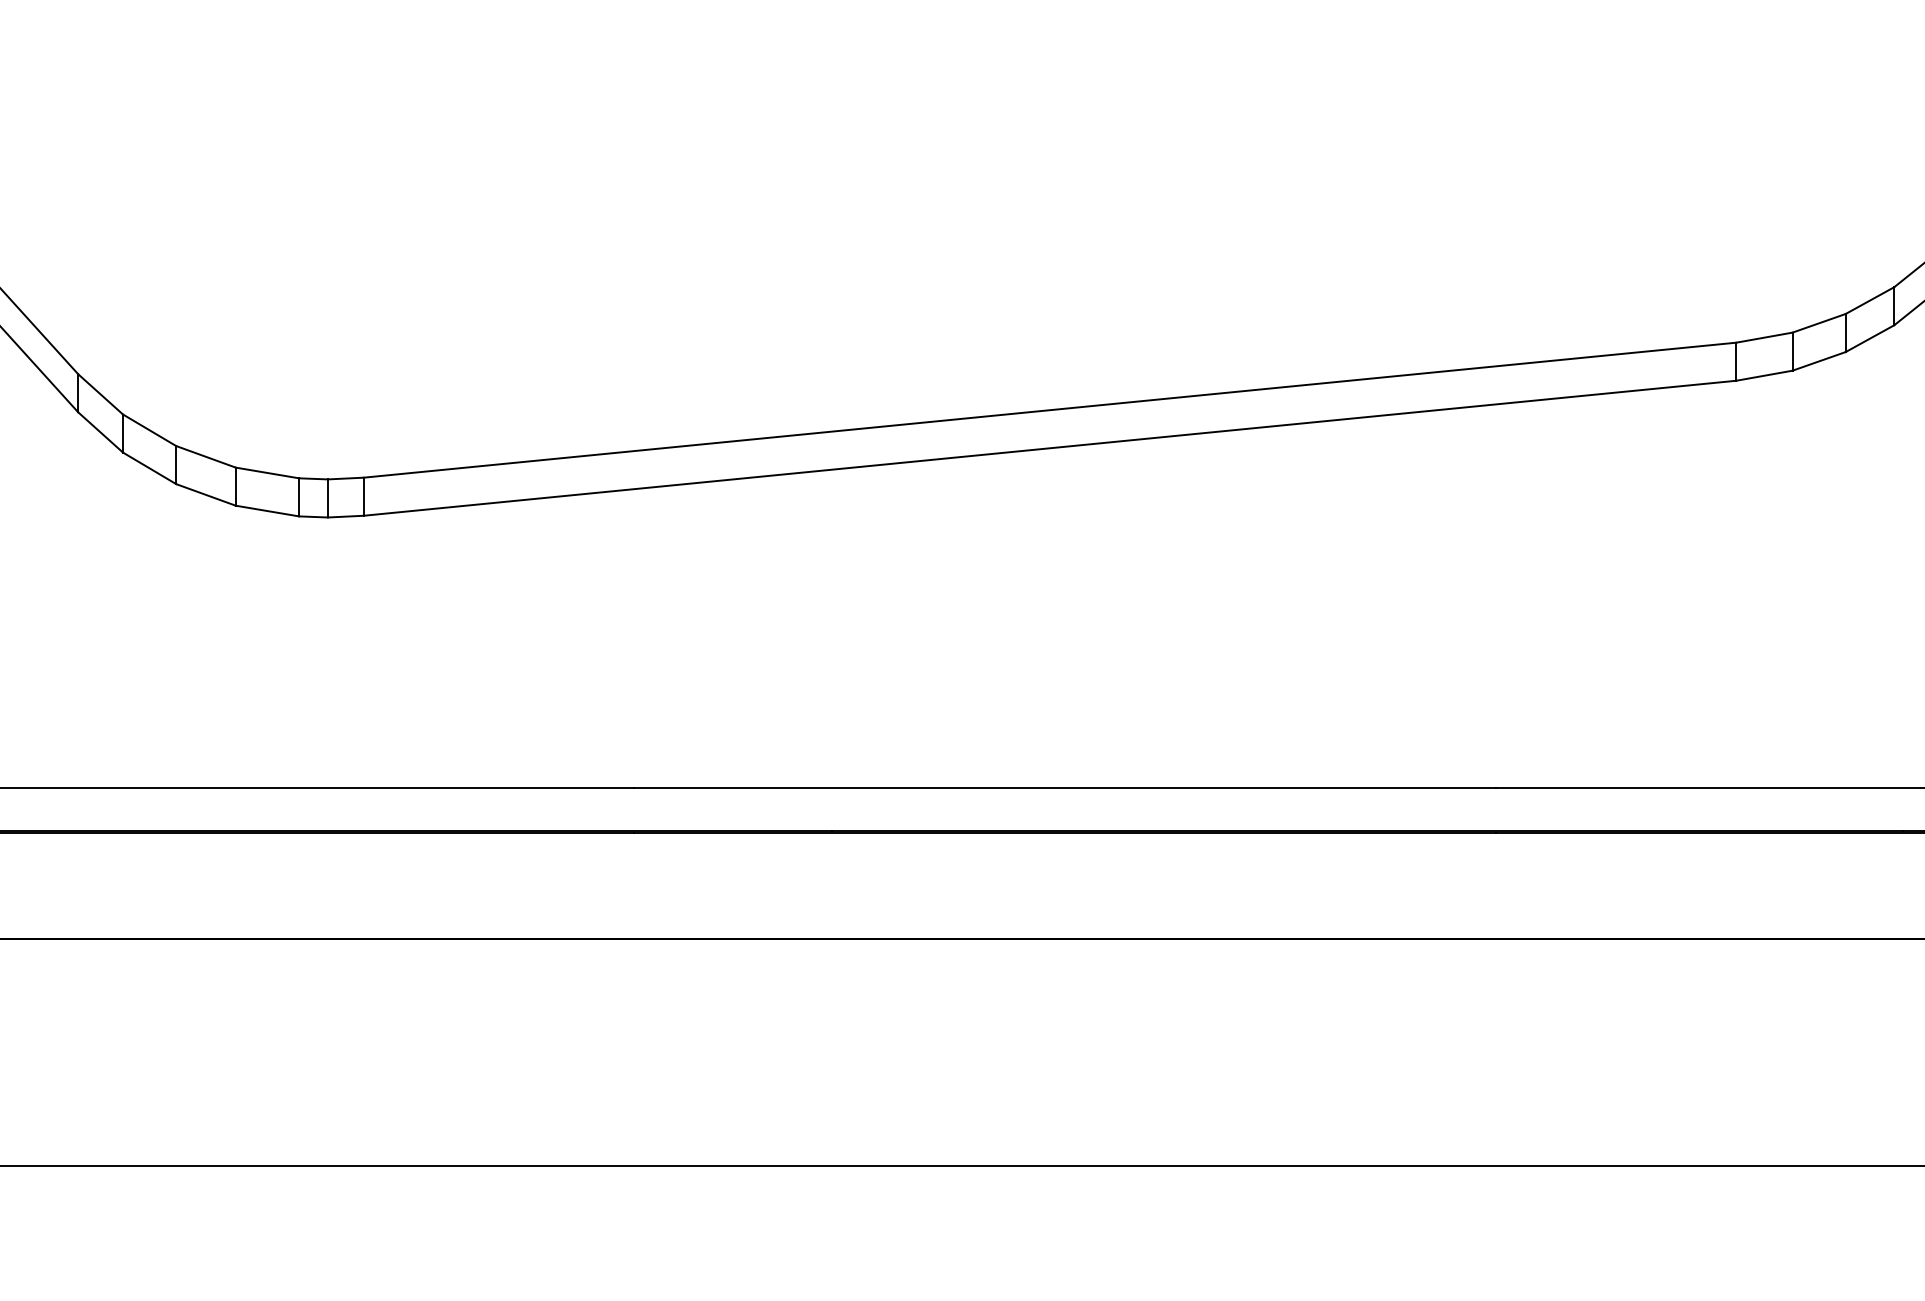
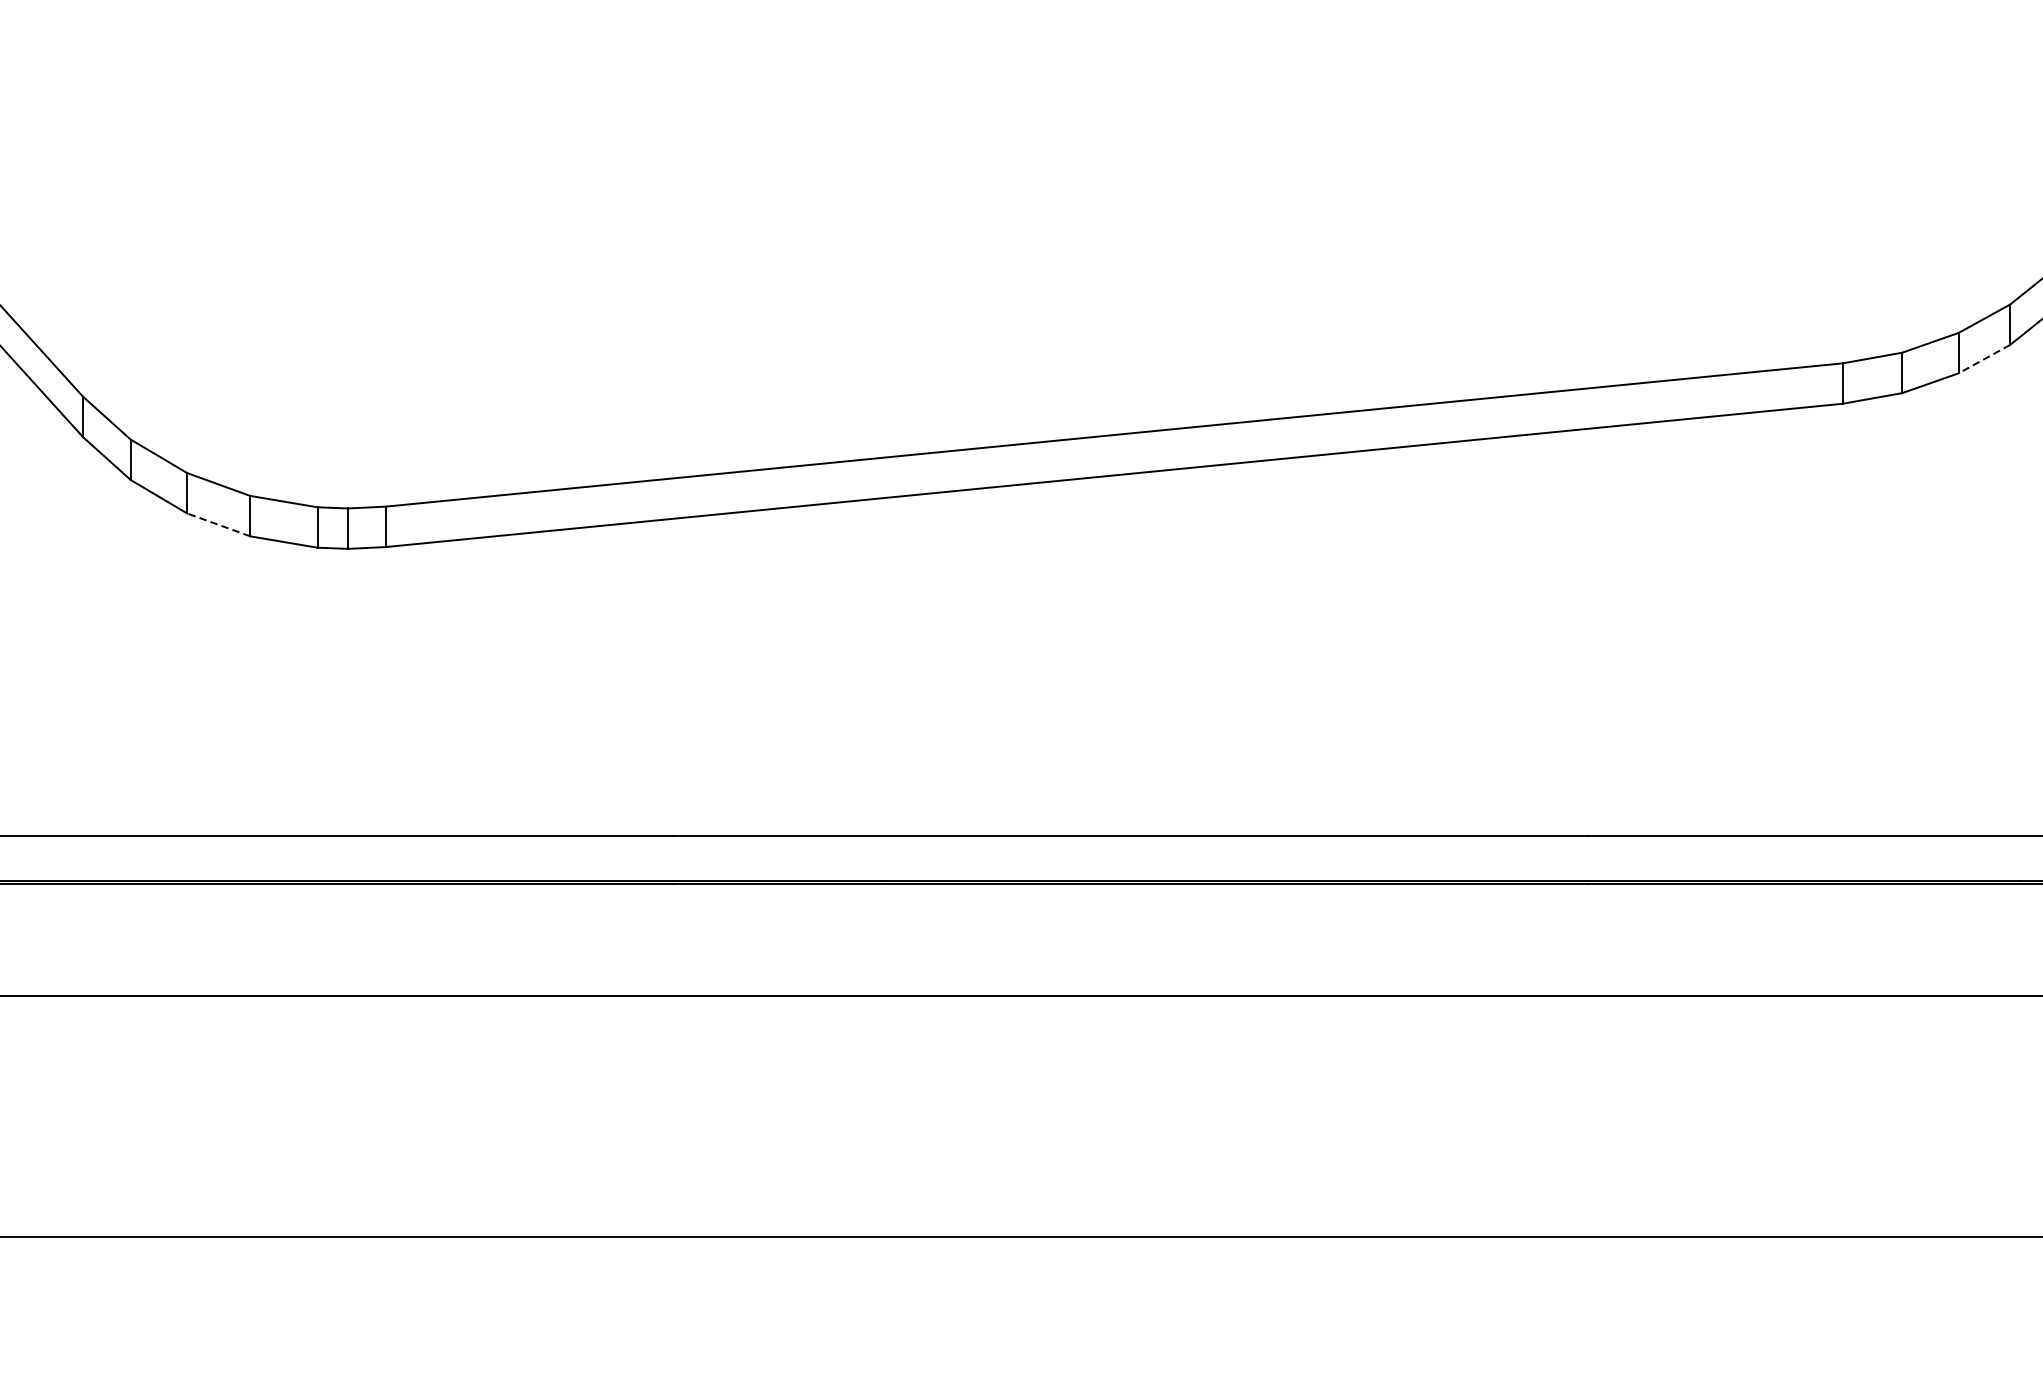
line: (1869, 338) -> (1983, 358), solid -> dashed
line: (206, 494) -> (219, 524), solid -> dashed

